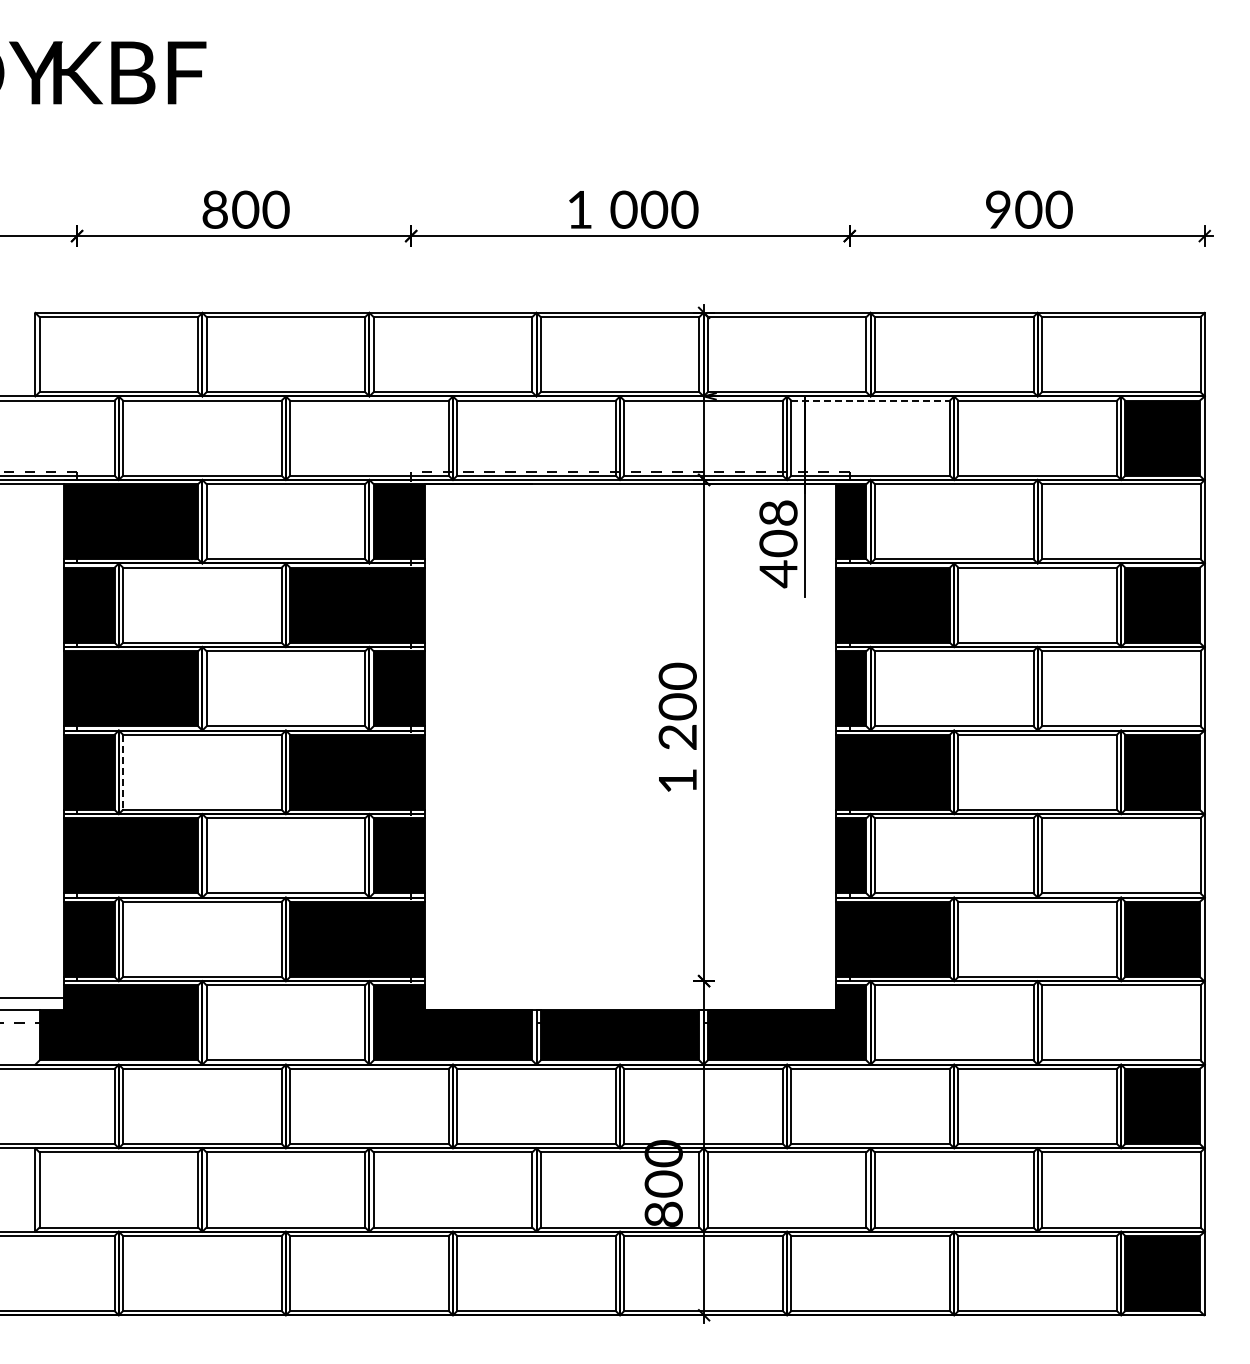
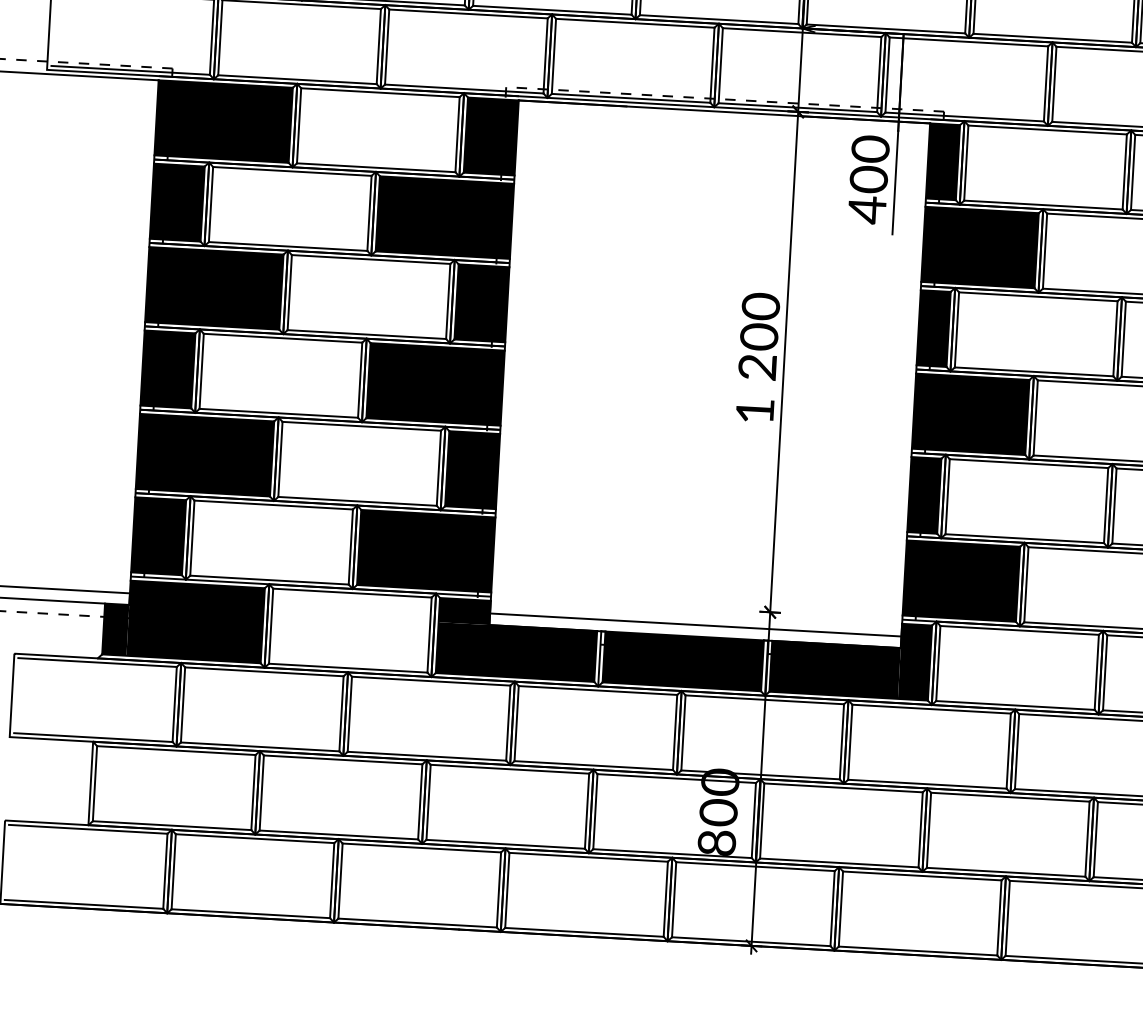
line: (871, 400) -> (969, 41), dashed -> solid
text: (778, 512) -> (870, 148), 408 -> 400
line: (123, 772) -> (202, 371), dashed -> solid
line: (630, 997) -> (695, 624), added

